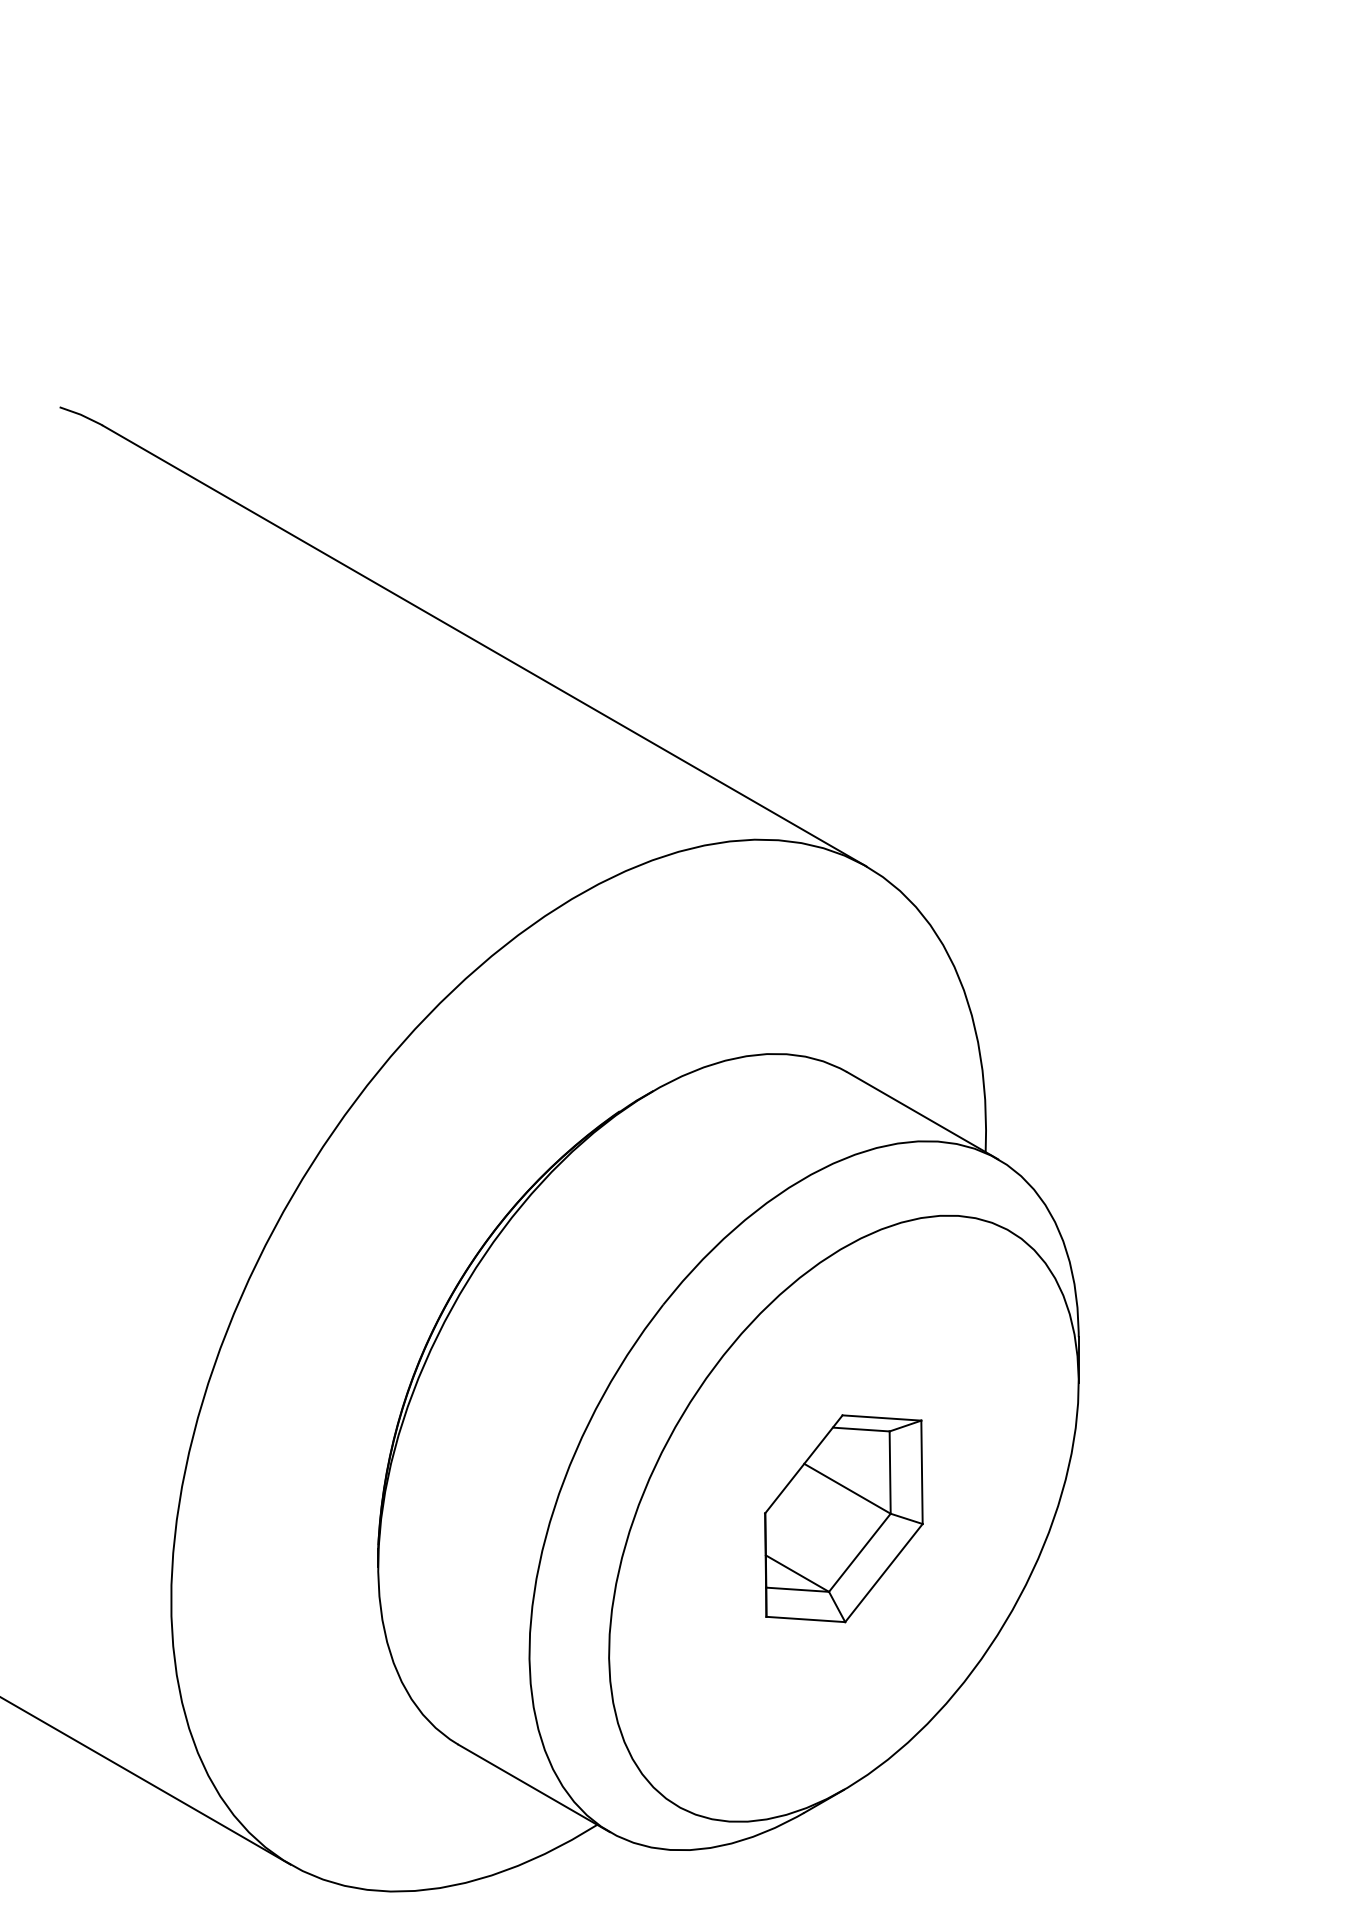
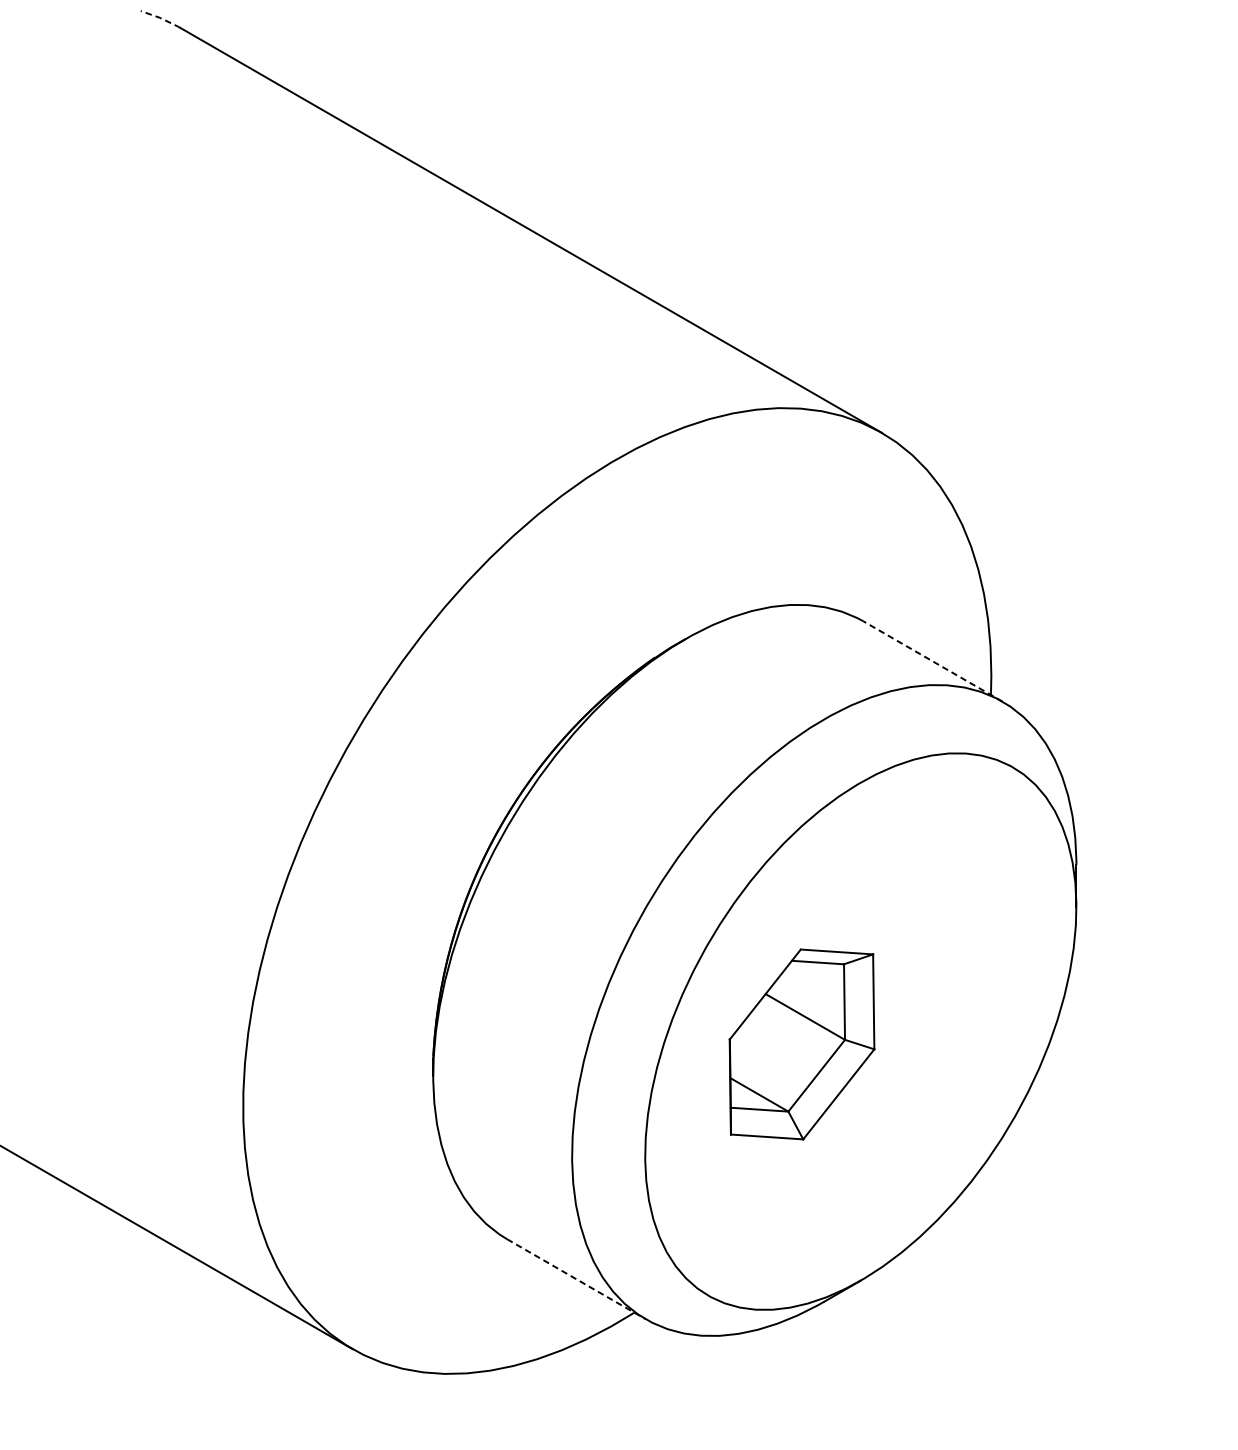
line: (81, 415) -> (160, 18), solid -> dashed
line: (922, 1115) -> (932, 661), solid -> dashed
part: (843, 1518) -> (801, 1044), moved
line: (534, 1788) -> (576, 1279), solid -> dashed

